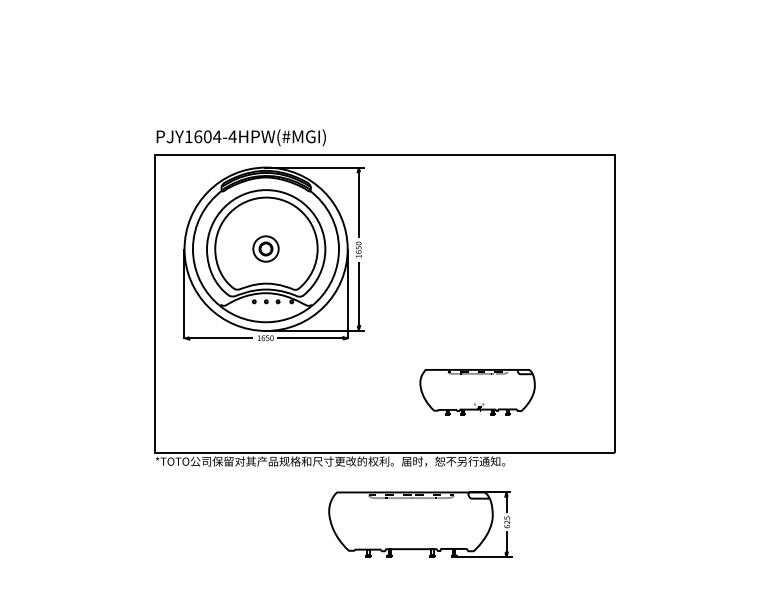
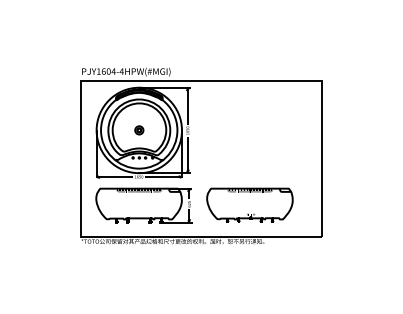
part: (266, 249) -> (139, 130), size x0.62
part: (476, 390) -> (249, 204), size x1.43
part: (419, 524) -> (143, 205), moved

